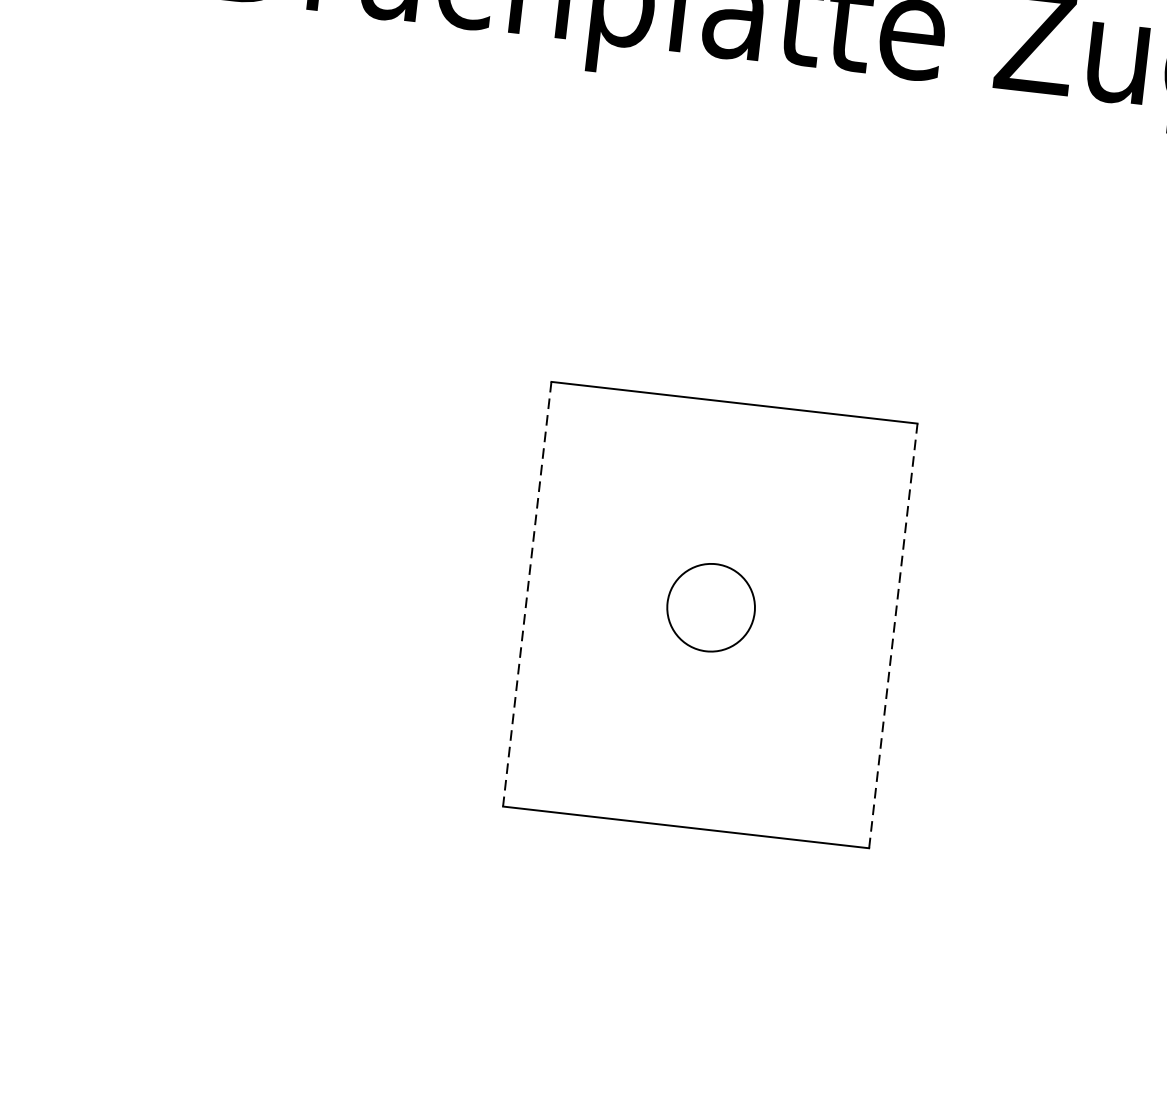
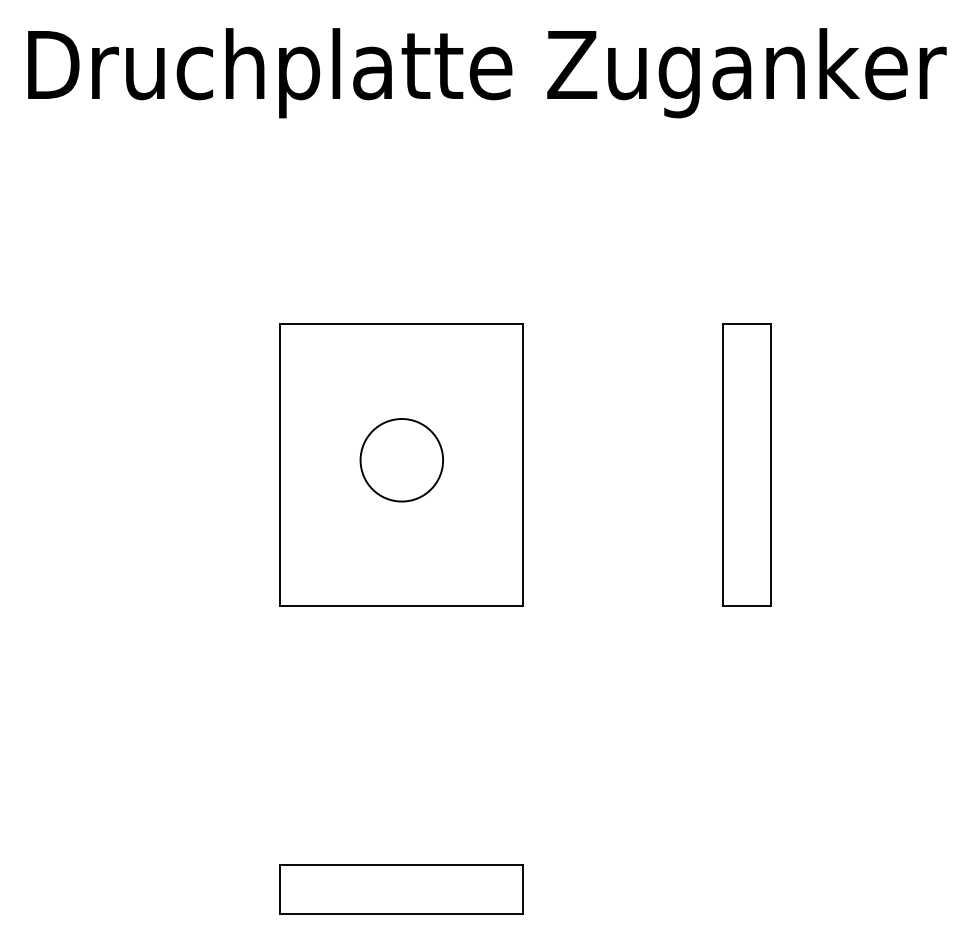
line: (527, 594) -> (280, 465), dashed -> solid
circle: (710, 608) -> (401, 460), size x1.43
line: (893, 636) -> (523, 465), dashed -> solid

